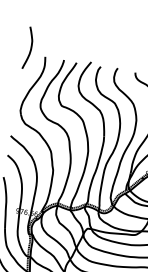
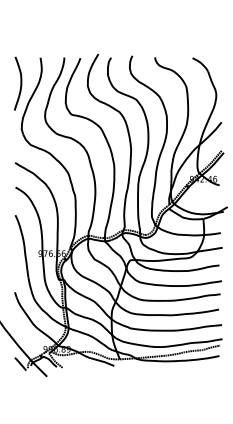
curve: (30, 48) -> (20, 83), moved

